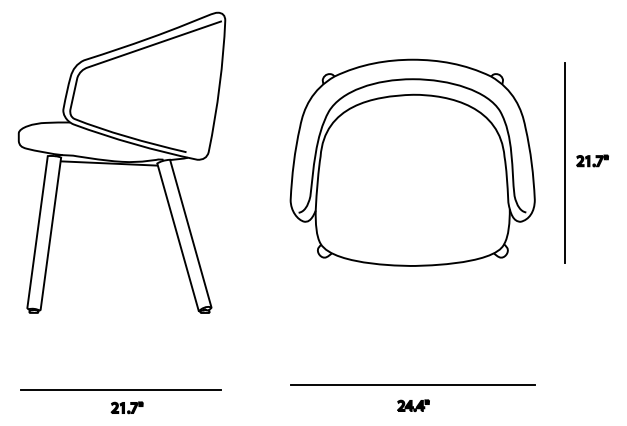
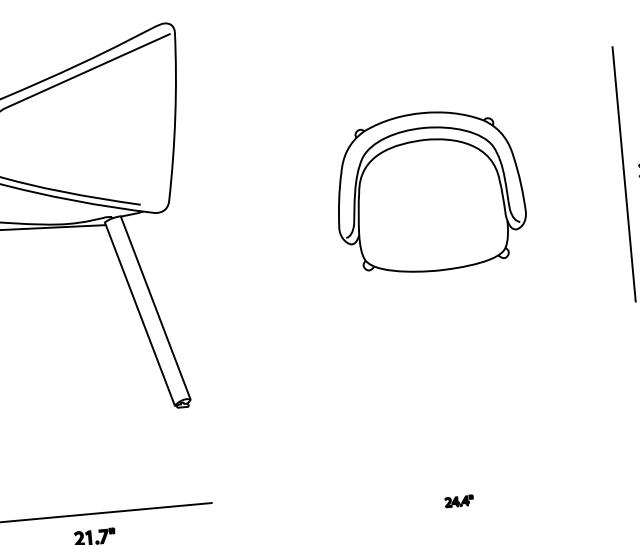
part: (412, 162) -> (429, 191), size x0.6
line: (412, 384) -> (455, 474), removed
part: (413, 405) -> (459, 500), size x0.7

